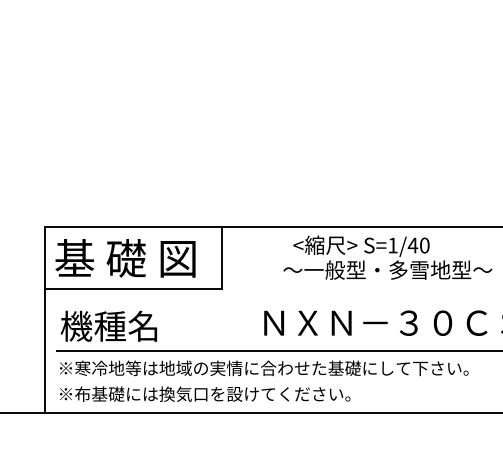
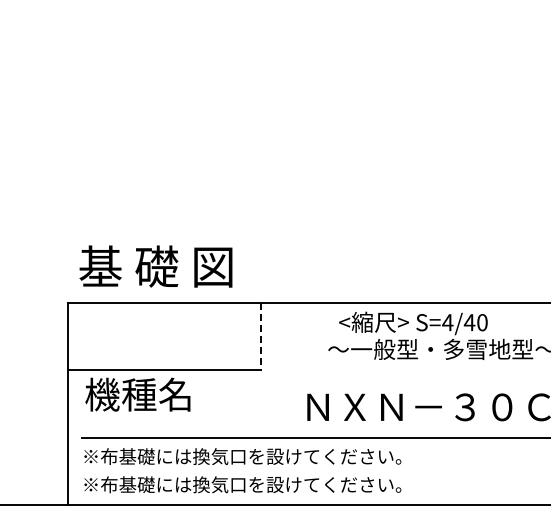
text: (392, 245) -> (447, 322), S=1/40 -> S=4/40
text: (125, 258) -> (155, 266), moved
line: (222, 258) -> (261, 336), solid -> dashed
text: (108, 326) -> (137, 394), moved
text: (271, 368) -> (315, 456), ※寒冷地等は地域の実情に合わせた基礎にして下さい。 -> ※布基礎には換気口を設けてください。

